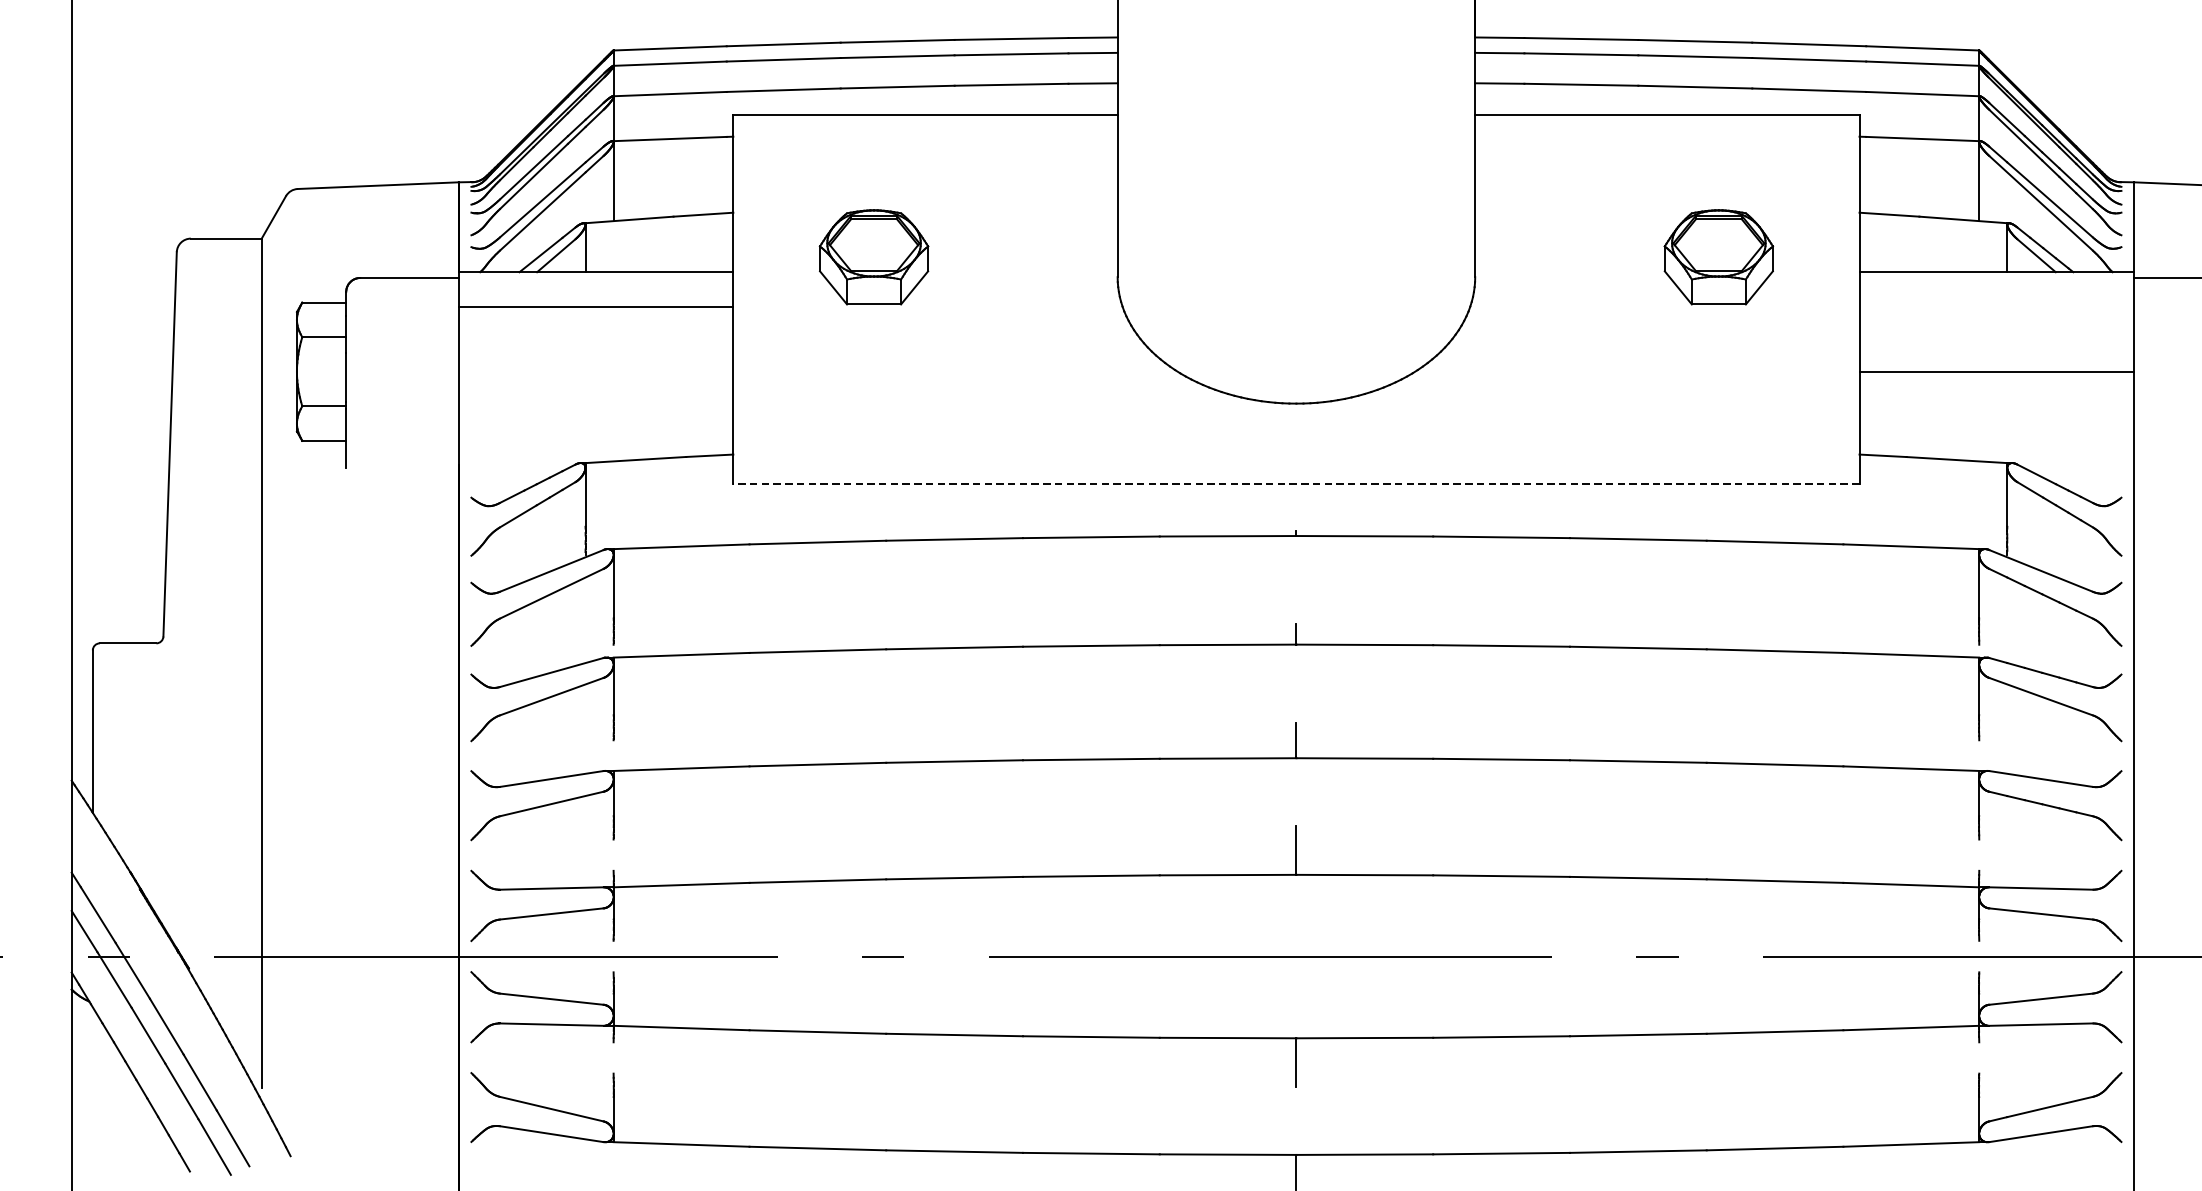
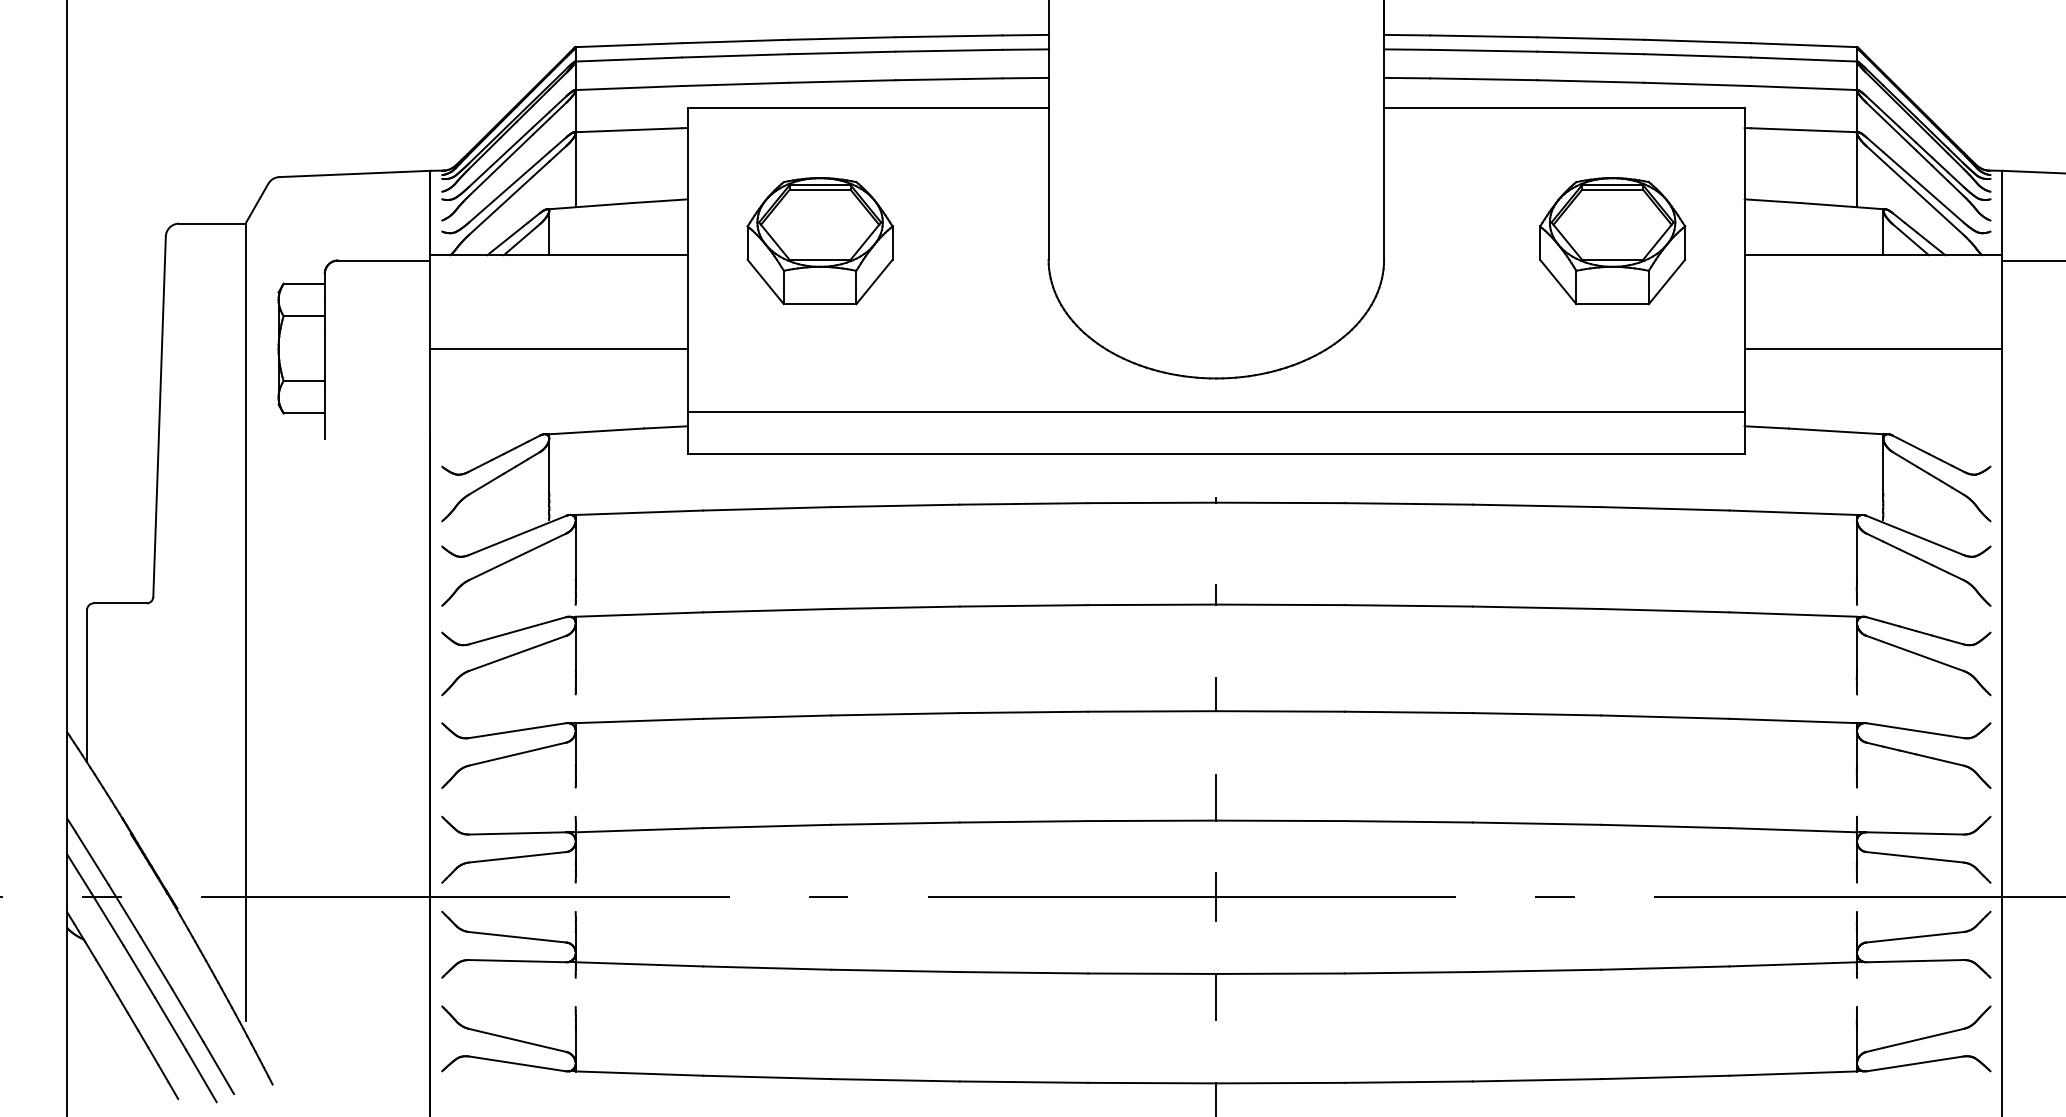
part: (873, 257) -> (819, 241), size x1.43
part: (1718, 257) -> (1612, 241), size x1.43
line: (596, 306) -> (559, 348), moved
line: (1296, 438) -> (1216, 411), added
line: (1295, 483) -> (1215, 453), dashed -> solid
line: (1296, 956) -> (1216, 897), added

